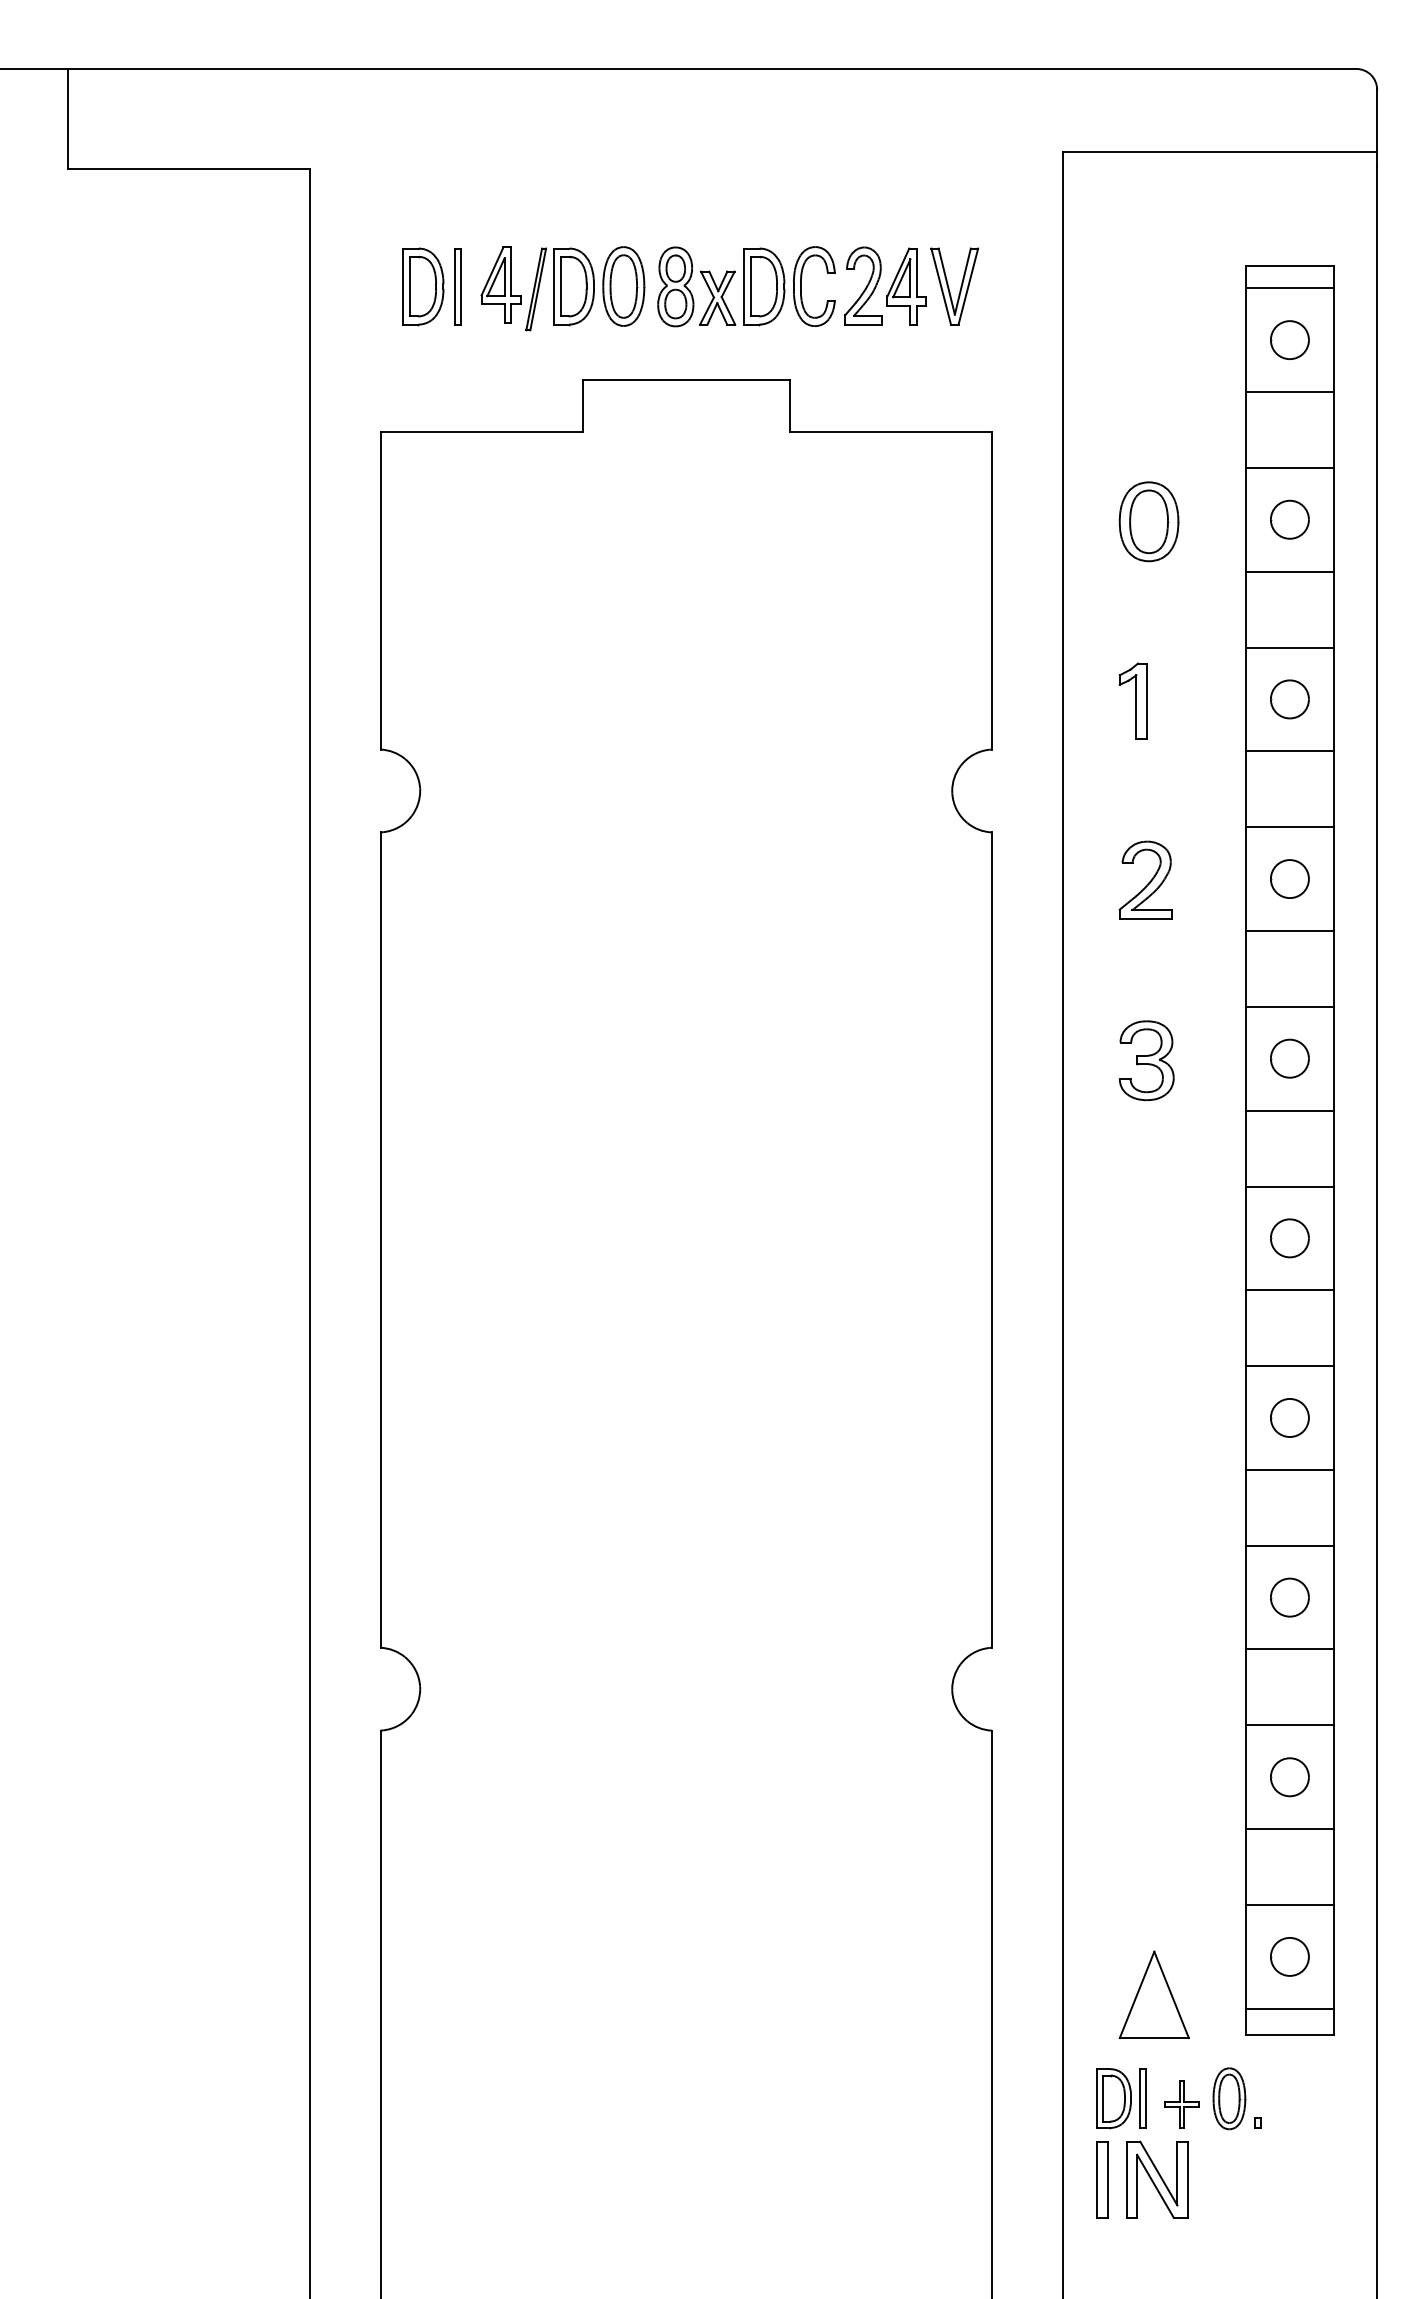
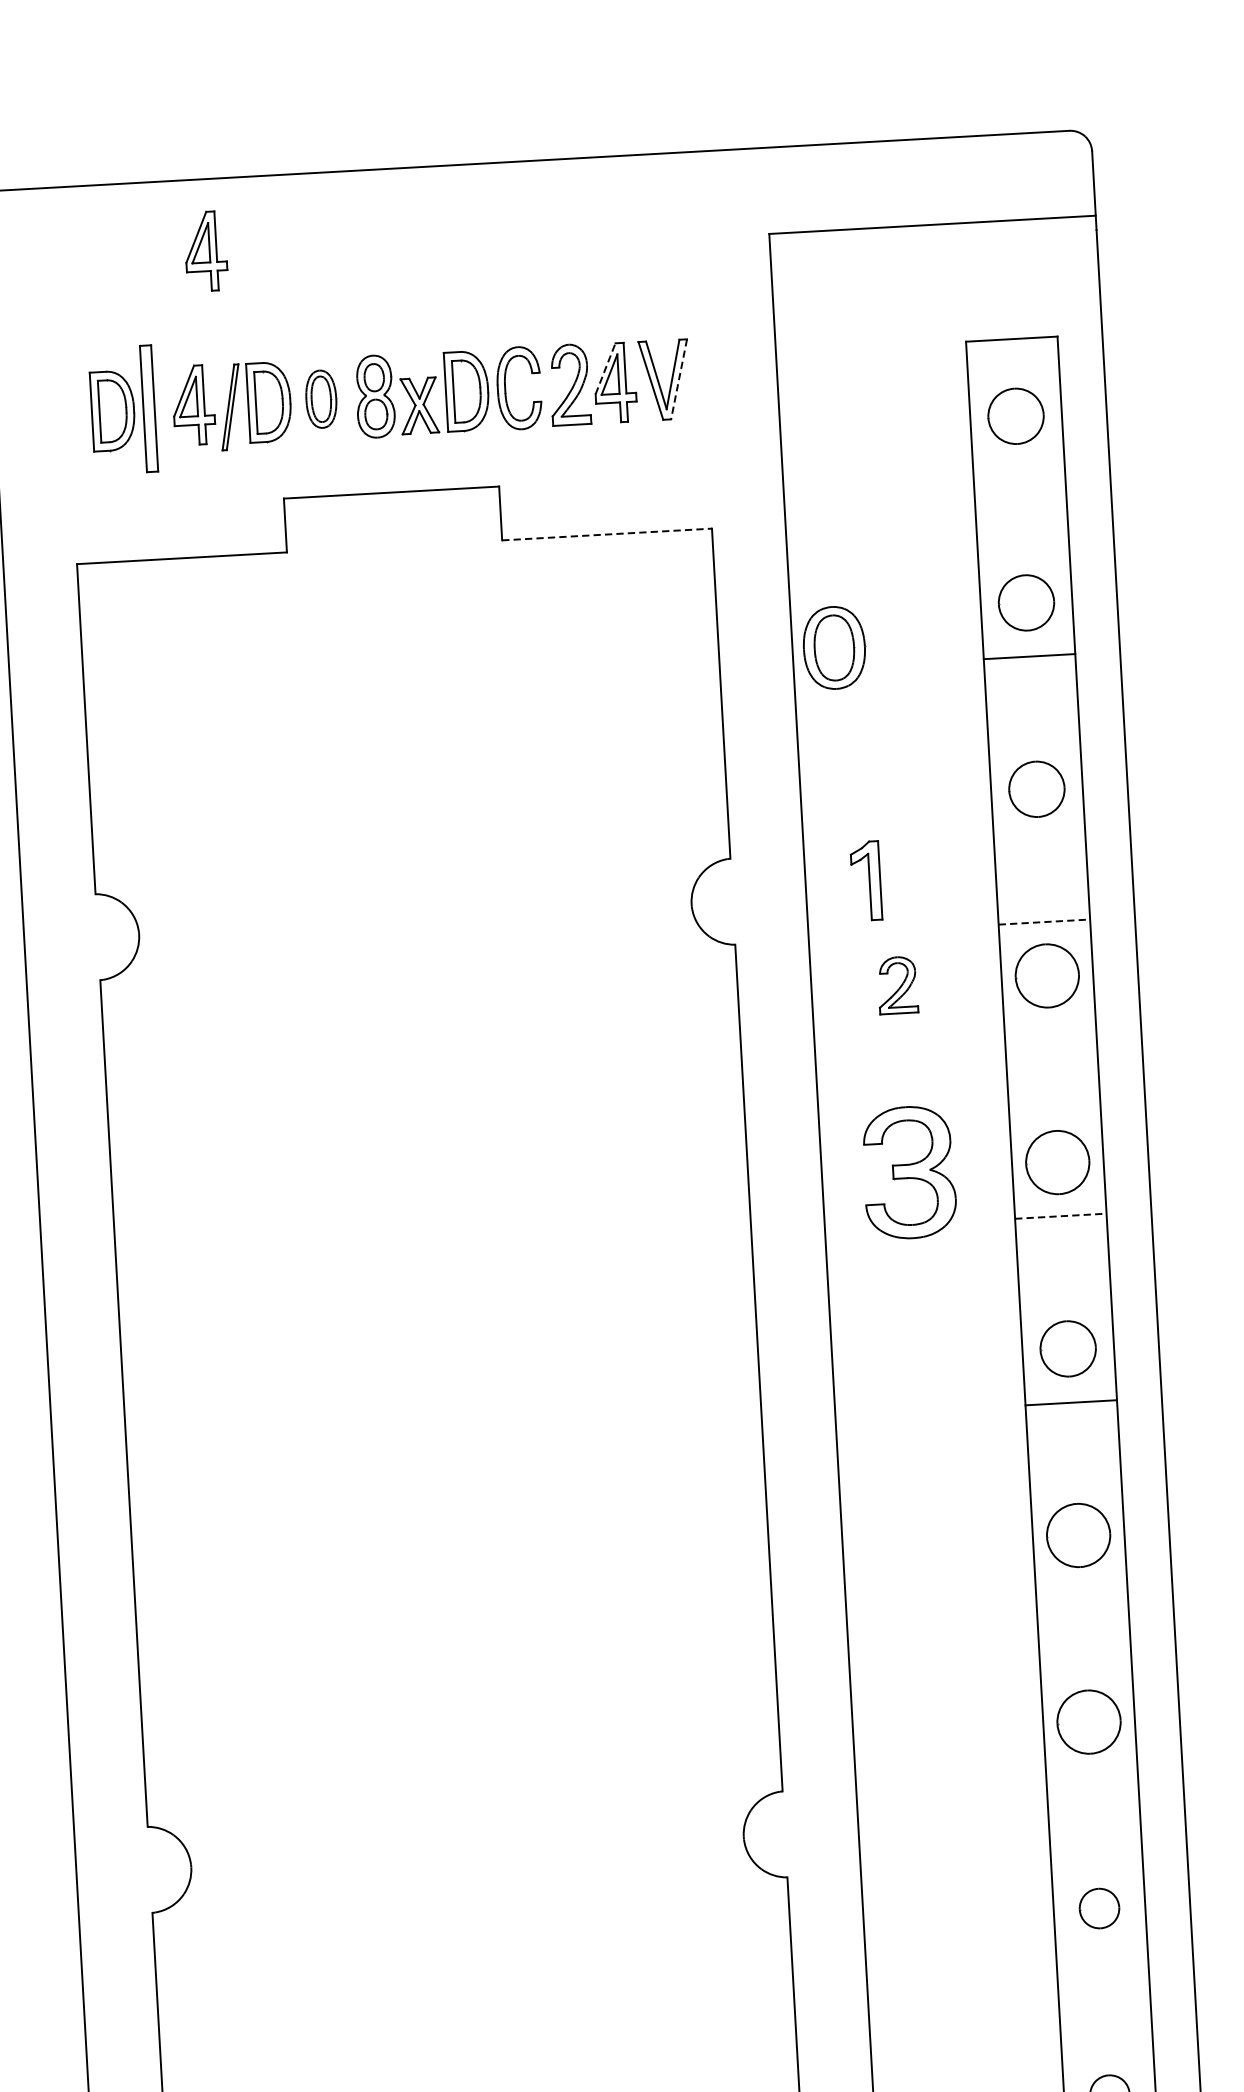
part: (520, 137) -> (205, 250), added
line: (898, 272) -> (605, 368), solid -> dashed
part: (457, 286) -> (148, 408), size x1.6
part: (623, 286) -> (320, 399), size x0.7
line: (968, 287) -> (679, 380), solid -> dashed
line: (1289, 288) -> (1012, 362), removed
part: (1289, 339) -> (1015, 415), size x1.4
line: (1289, 391) -> (1018, 469), removed
line: (891, 431) -> (607, 534), solid -> dashed
line: (1289, 467) -> (1023, 548), removed
part: (1289, 519) -> (1026, 602), size x1.4
part: (1148, 521) -> (833, 647), moved
line: (1289, 647) -> (1033, 735), removed
part: (1289, 699) -> (1036, 789), size x1.4
part: (1132, 700) -> (865, 880), moved
line: (1289, 751) -> (1039, 843), removed
line: (1290, 827) -> (1044, 922), solid -> dashed
part: (1289, 878) -> (1046, 975), size x1.6
part: (1145, 879) -> (897, 984), size x0.7
line: (1289, 930) -> (1049, 1029), removed
line: (1289, 1006) -> (1054, 1108), removed
part: (1289, 1058) -> (1057, 1162), size x1.6
part: (1146, 1060) -> (908, 1172), size x1.6
line: (1290, 1110) -> (1061, 1216), solid -> dashed
line: (1289, 1186) -> (1064, 1295), removed
part: (1289, 1238) -> (1067, 1349), size x1.4
line: (1289, 1366) -> (1075, 1482), removed
part: (1289, 1417) -> (1078, 1535), size x1.6
line: (1289, 1469) -> (1081, 1589), removed
line: (1289, 1545) -> (1085, 1667), removed
part: (1289, 1597) -> (1088, 1721), size x1.6
line: (1289, 1649) -> (1091, 1775), removed
line: (1289, 1725) -> (1096, 1854), removed
line: (1289, 1829) -> (1102, 1962), removed
line: (1289, 1905) -> (1106, 2041), removed

